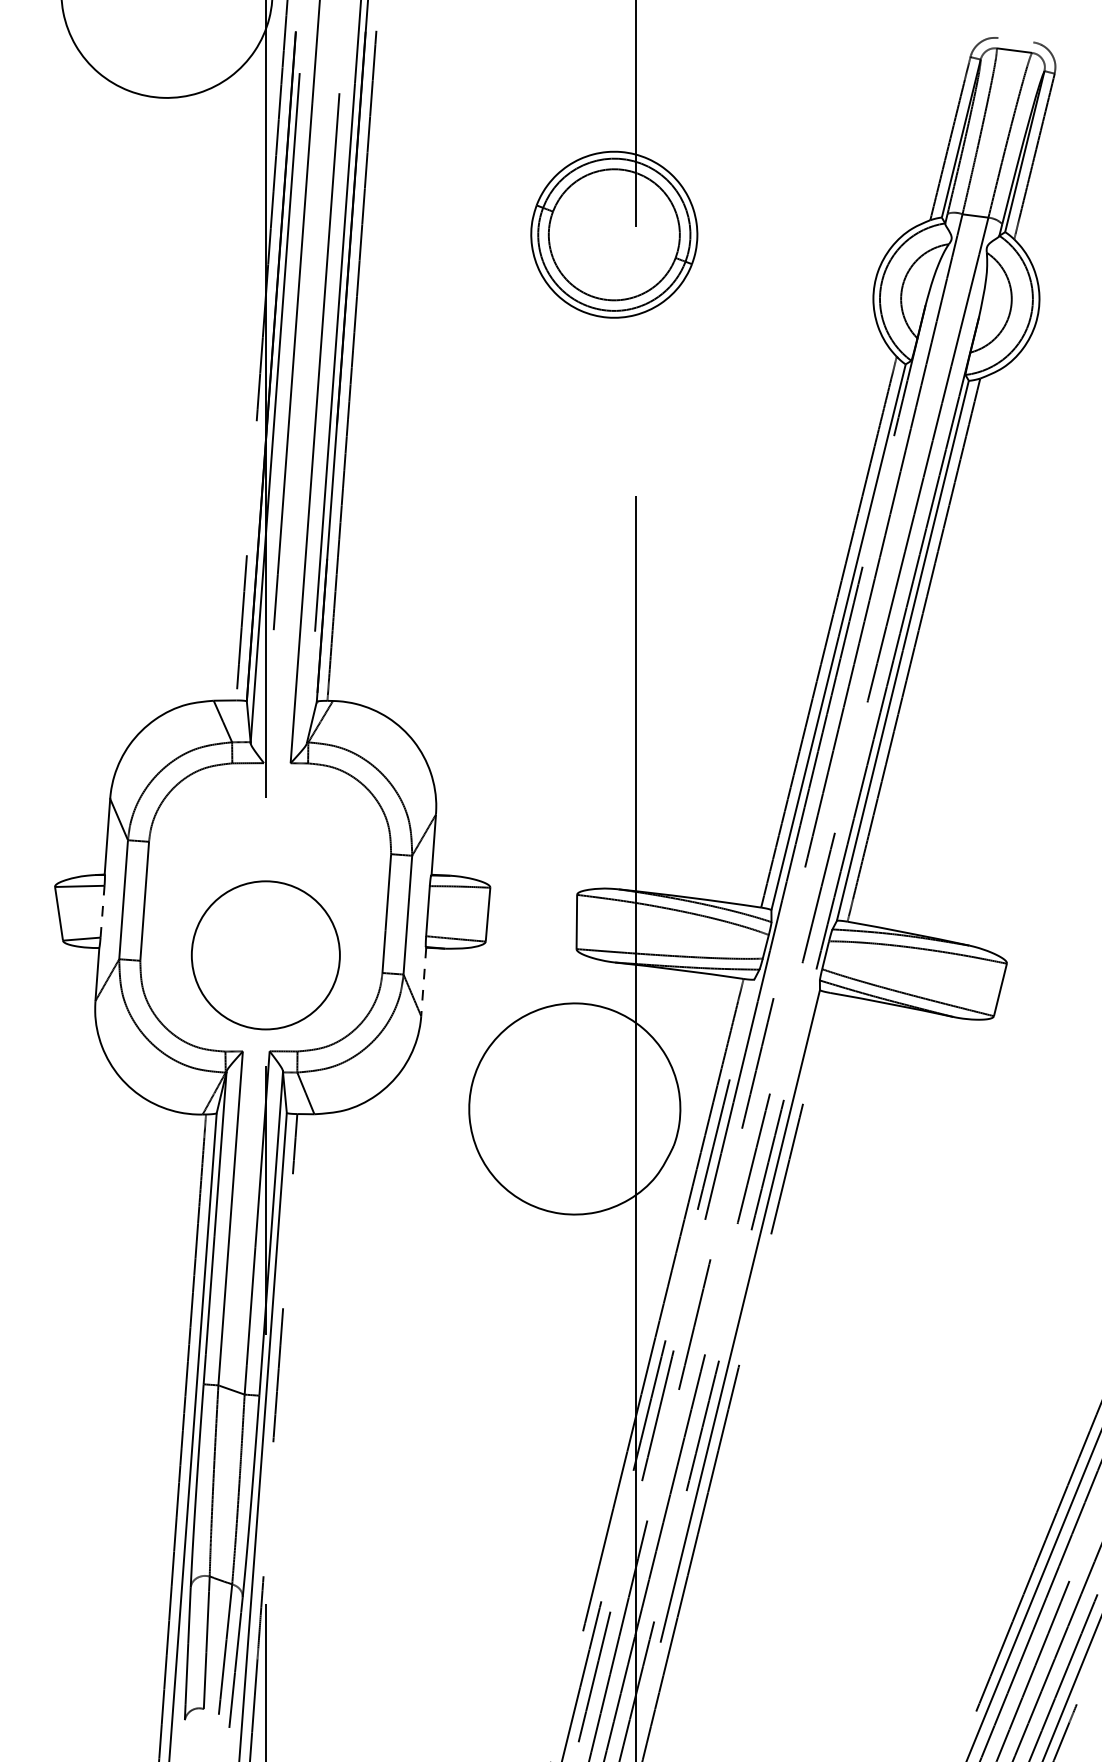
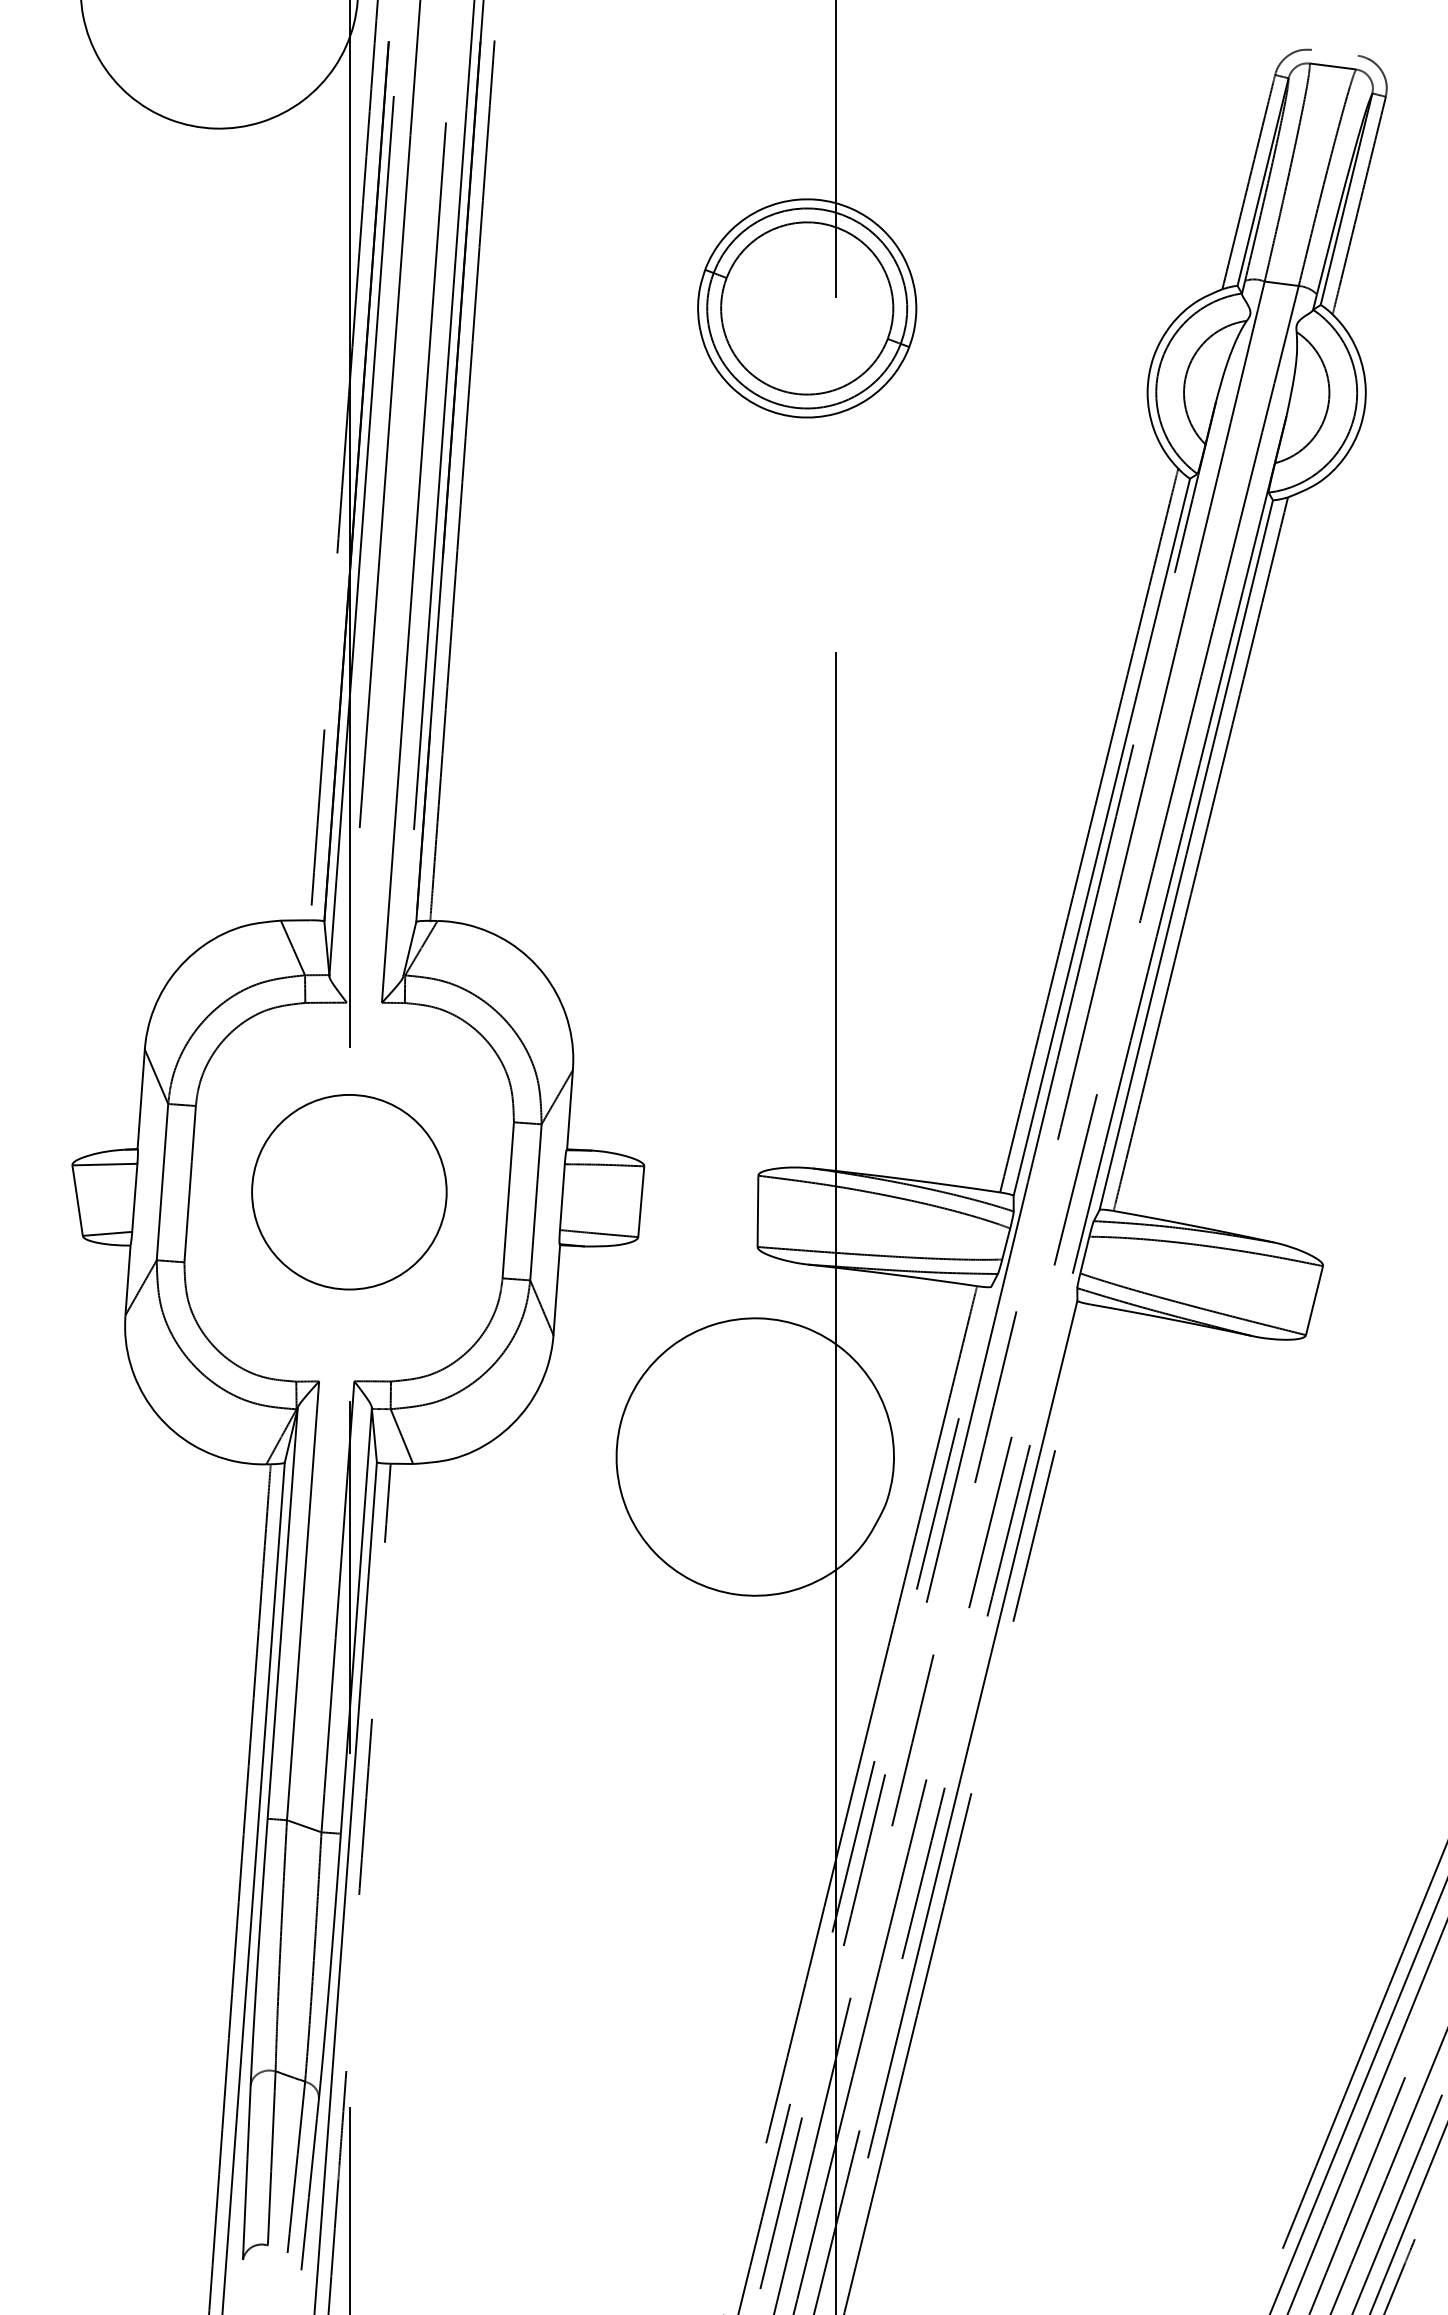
line: (102, 911) -> (134, 1197), dashed -> solid
circle: (265, 955) -> (349, 1192), moved
line: (423, 982) -> (556, 1290), dashed -> solid

